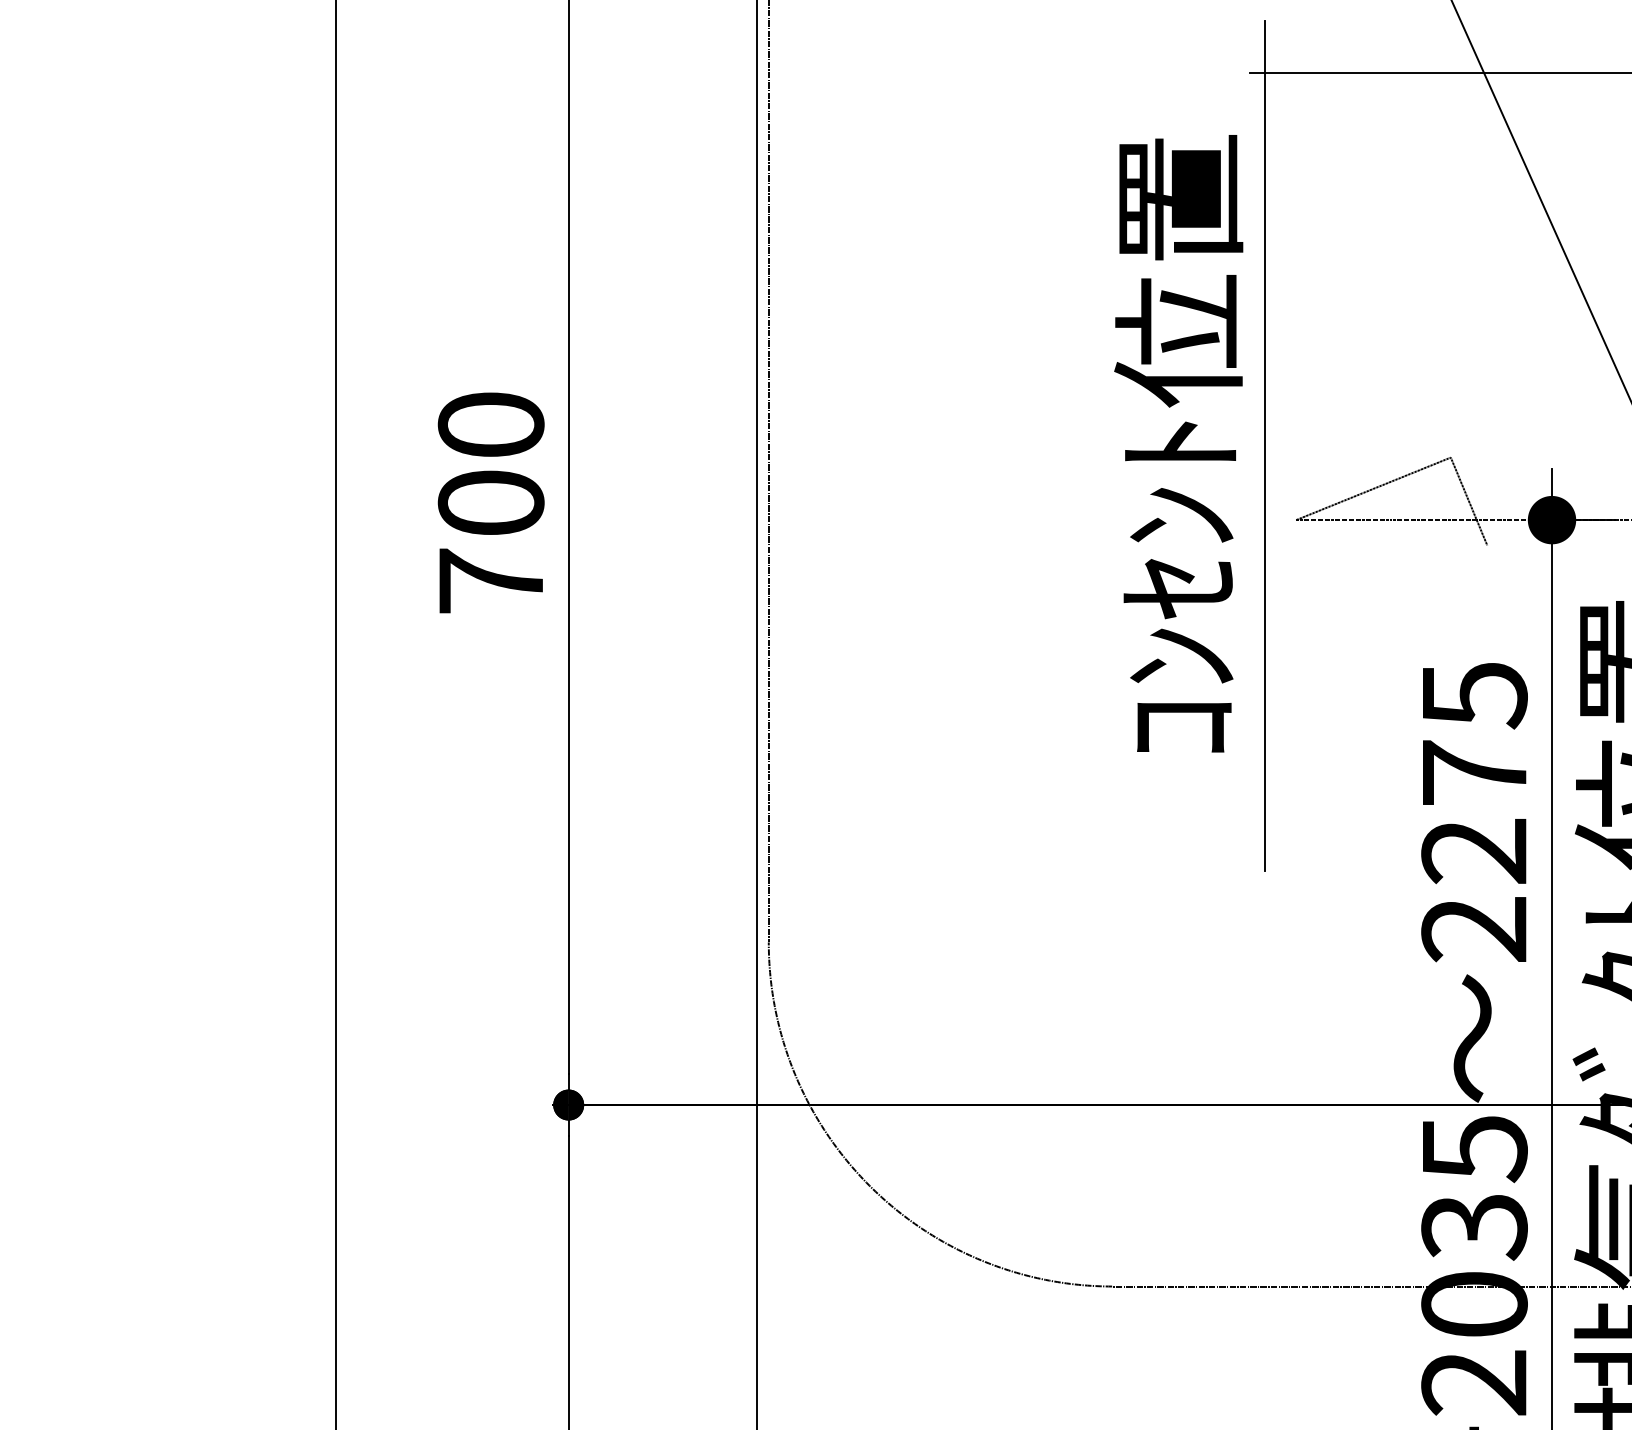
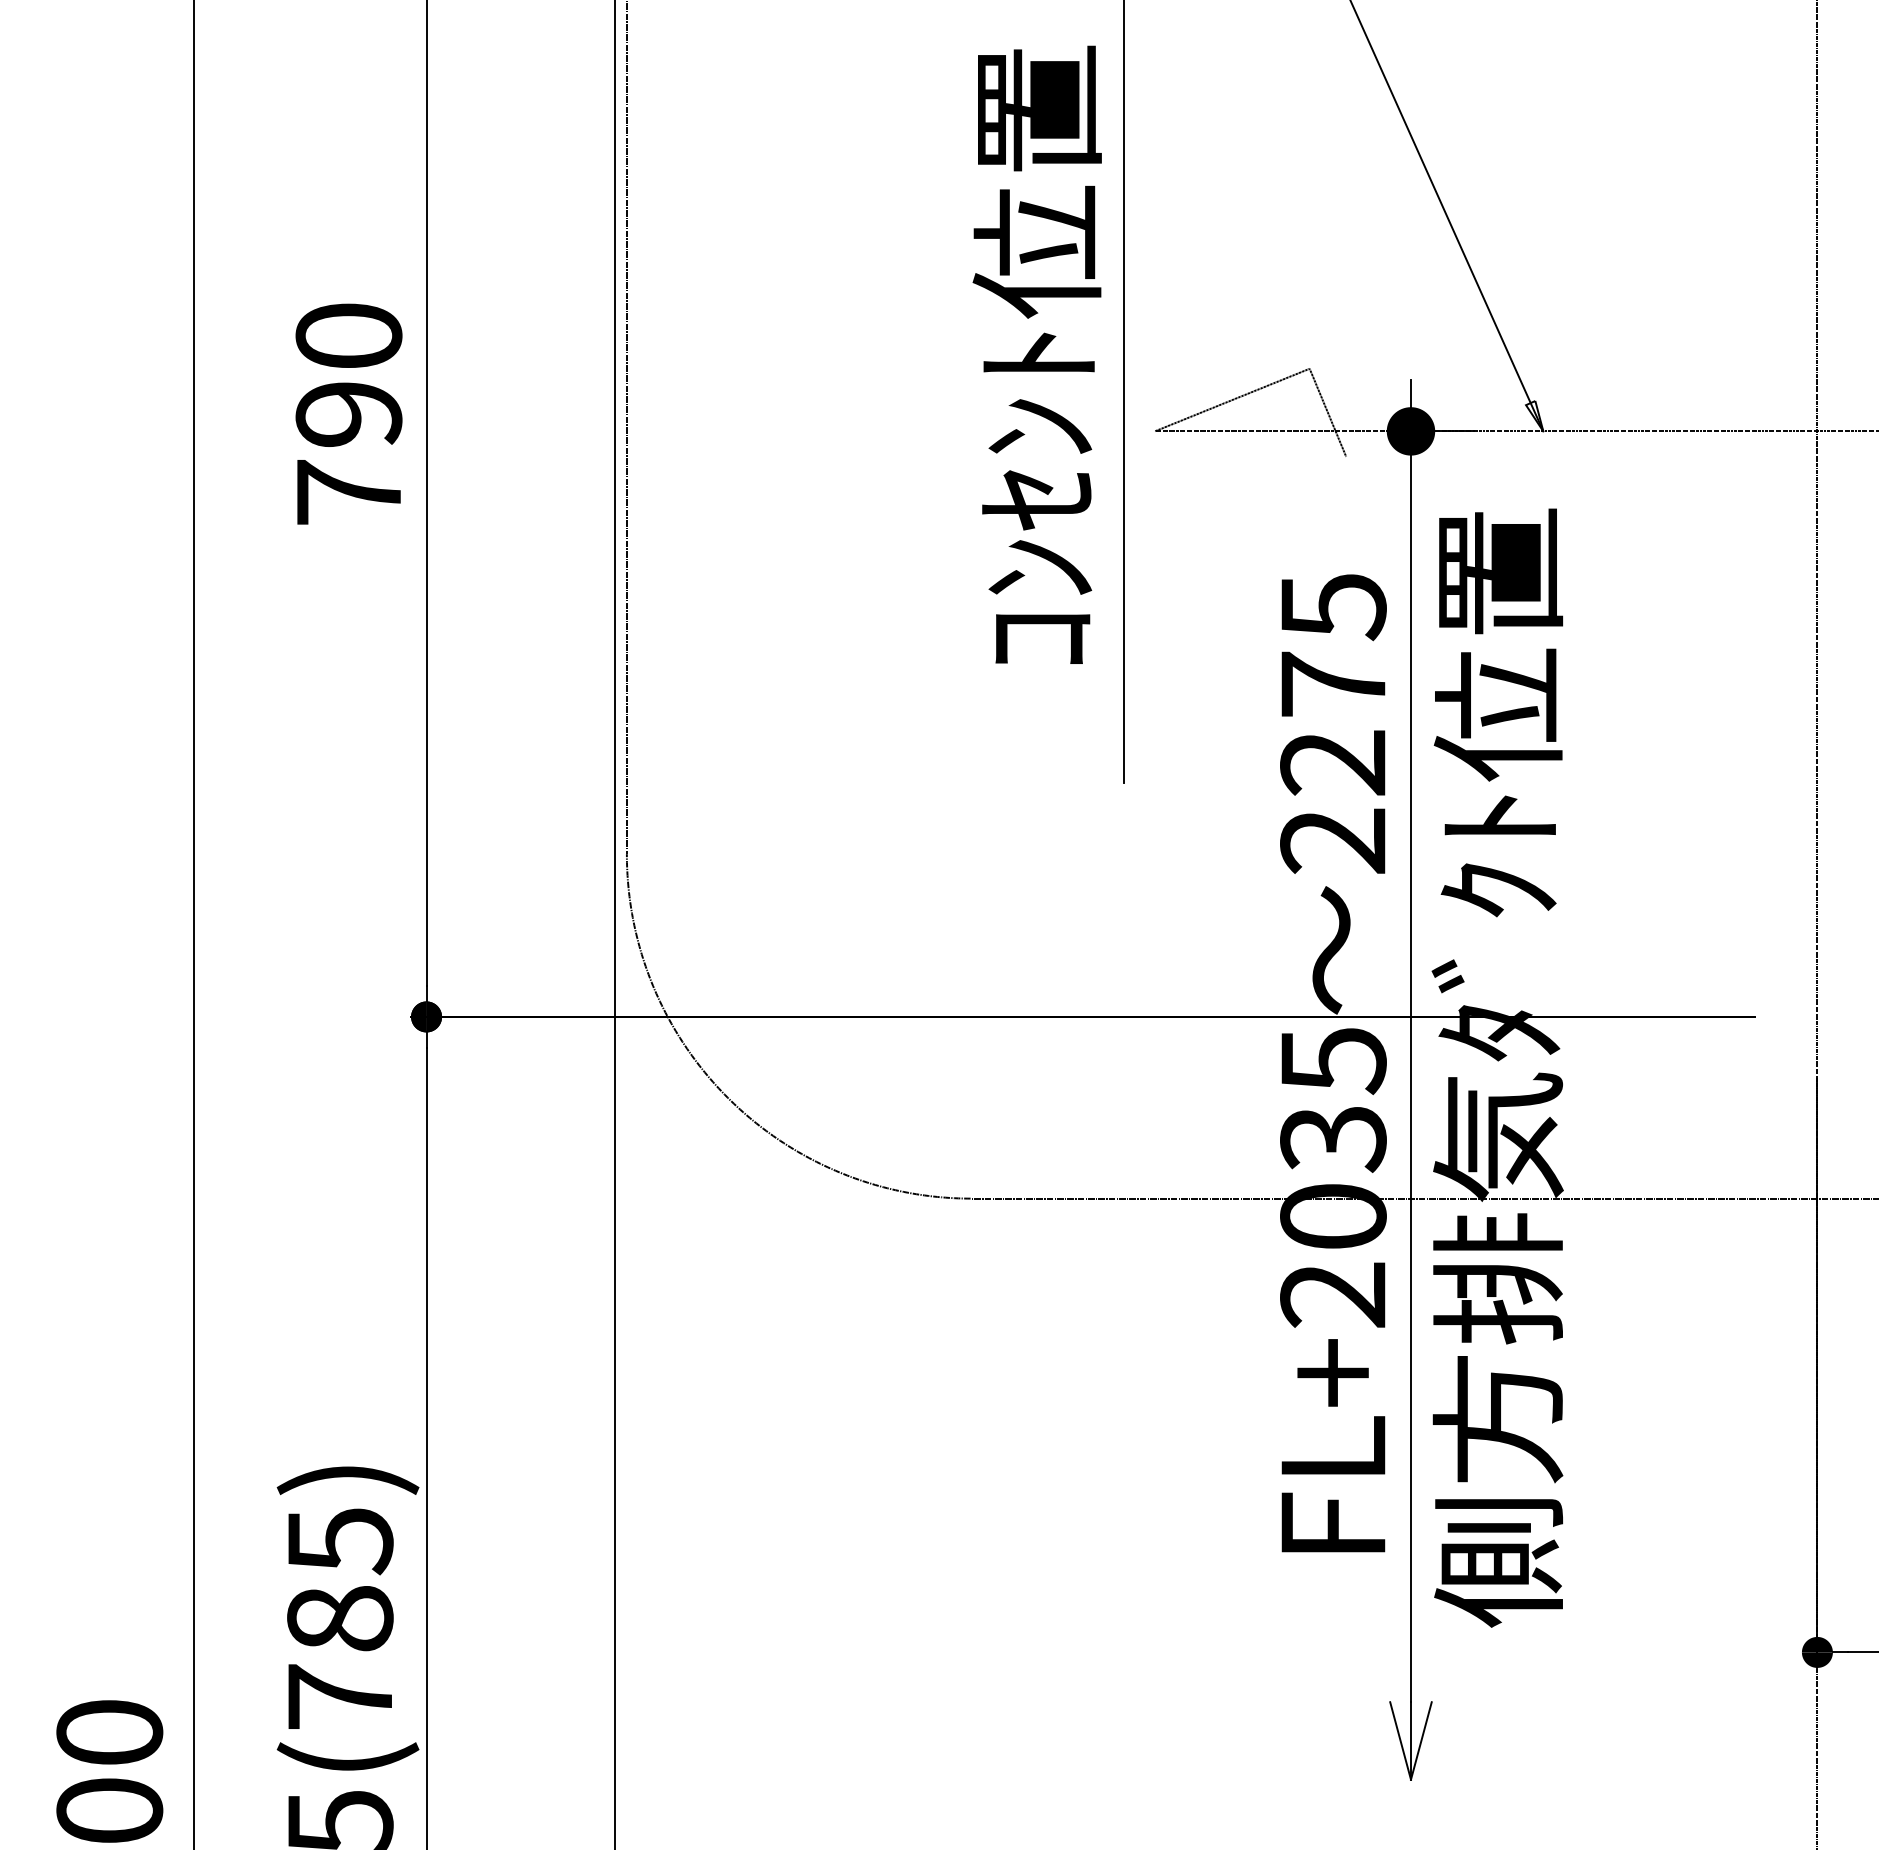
text: (490, 503) -> (348, 414), 700 -> 790

